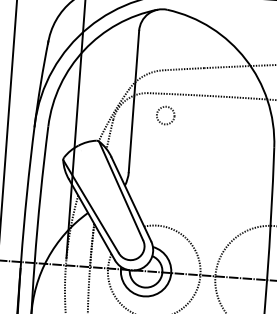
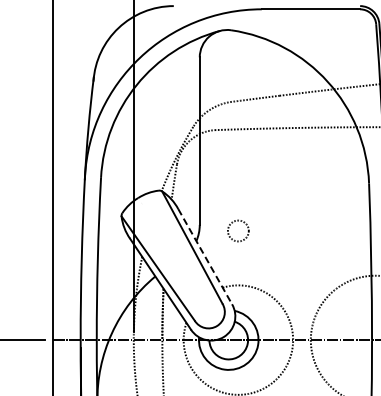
circle: (165, 115) -> (238, 230), moved
line: (131, 199) -> (205, 256), solid -> dashed

